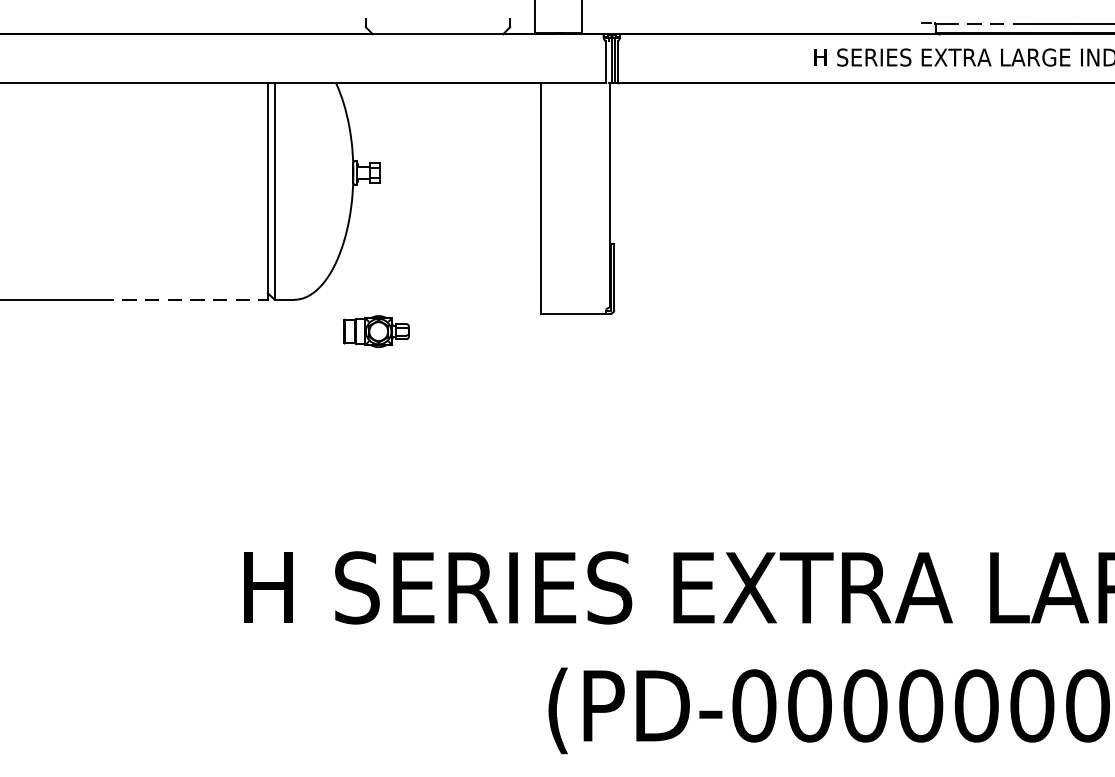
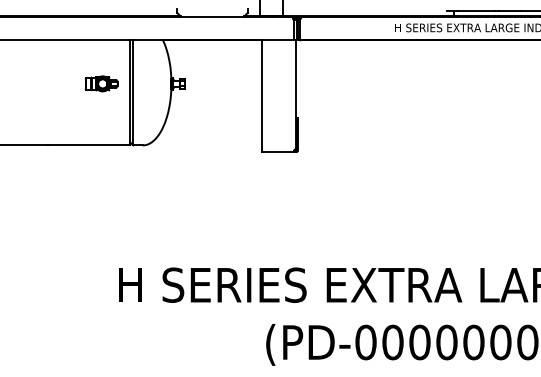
line: (984, 23) -> (477, 11), dashed -> solid
line: (184, 299) -> (89, 145), dashed -> solid
part: (376, 330) -> (101, 83), moved

